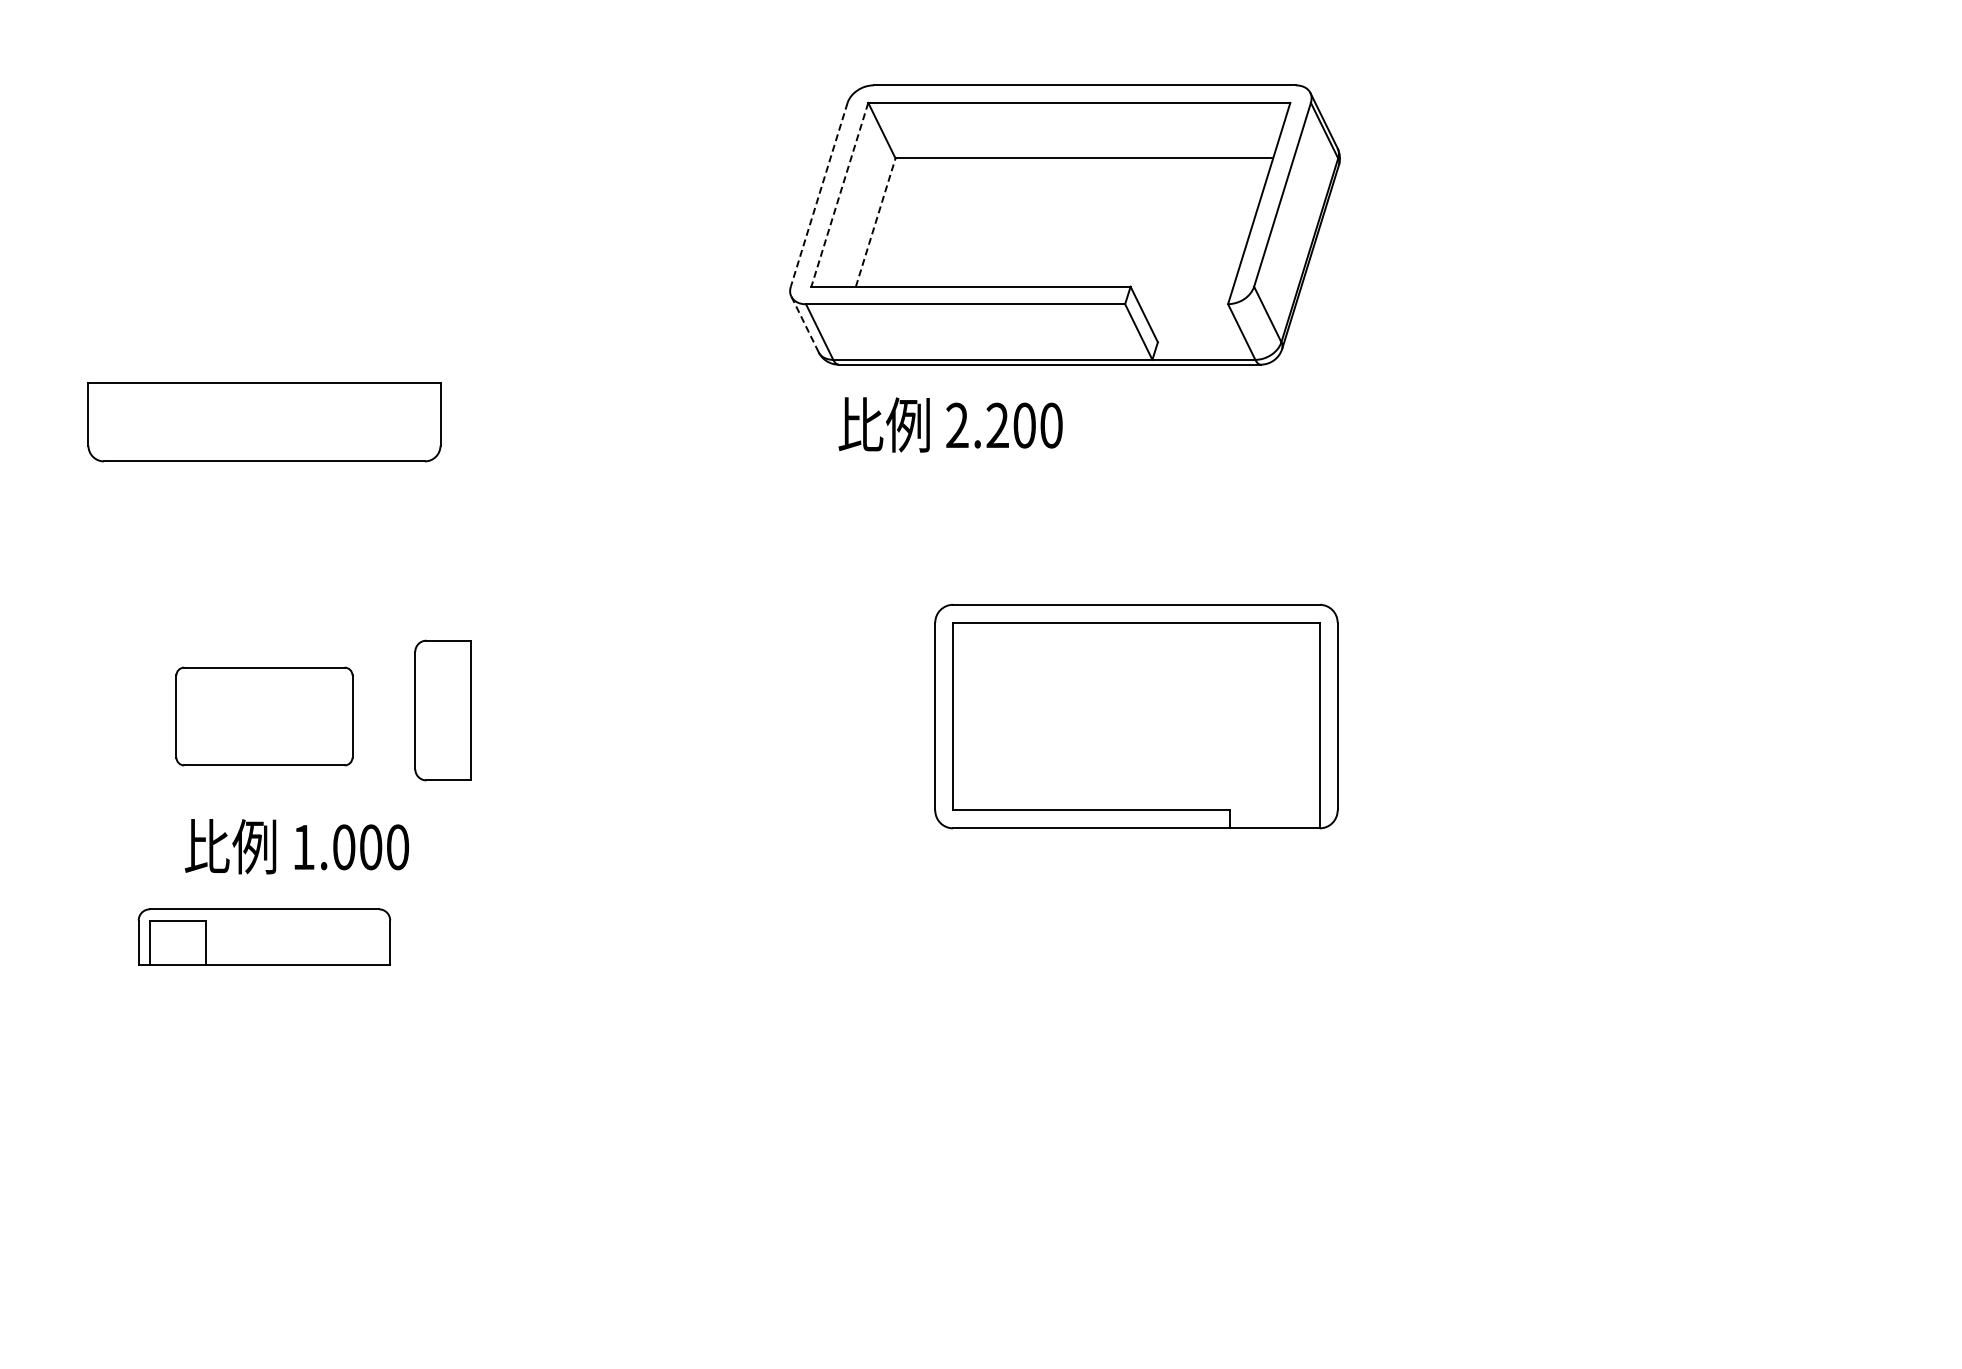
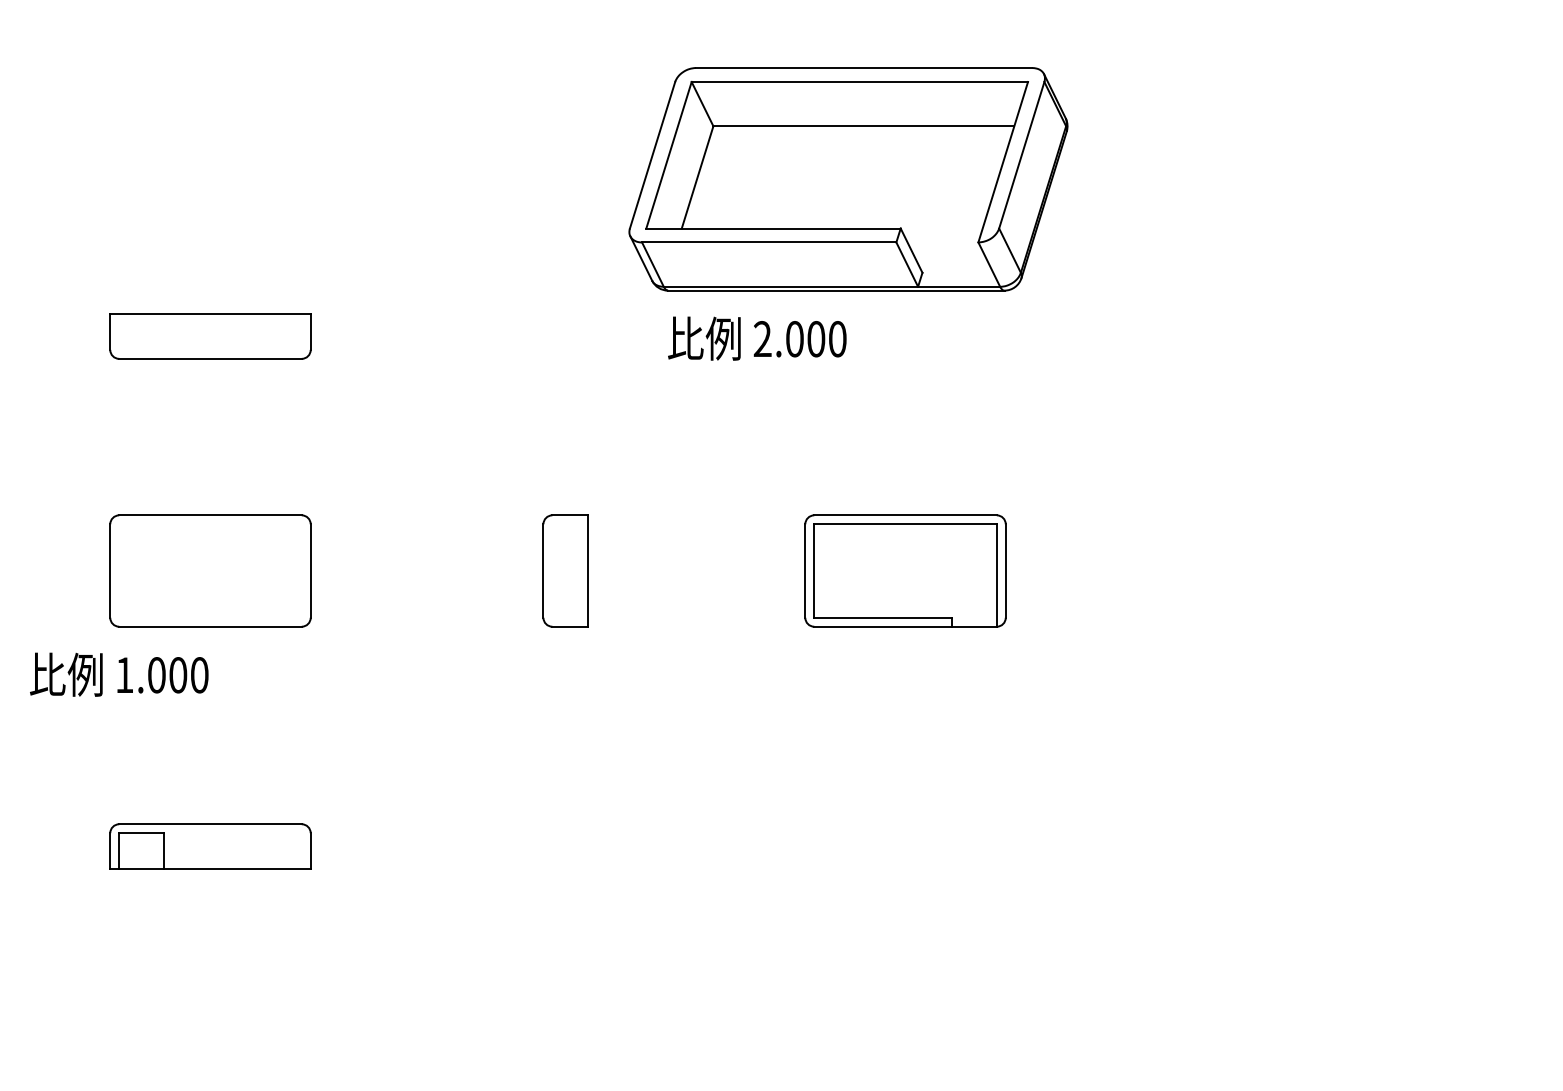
line: (819, 195) -> (652, 155), dashed -> solid
line: (839, 195) -> (668, 155), dashed -> solid
line: (875, 222) -> (697, 177), dashed -> solid
line: (805, 324) -> (641, 258), dashed -> solid
part: (264, 422) -> (210, 336), size x0.71
text: (997, 425) -> (794, 339), 2.200 -> 2.000
part: (442, 710) -> (565, 571), moved
part: (264, 716) -> (210, 571), size x1.43
part: (1136, 716) -> (905, 571), size x0.62
text: (296, 846) -> (118, 674), moved
part: (264, 936) -> (210, 845), moved

